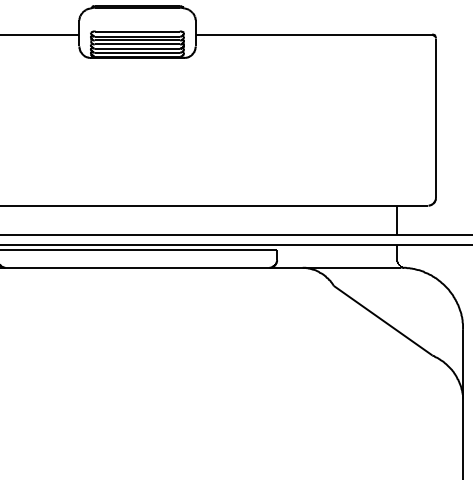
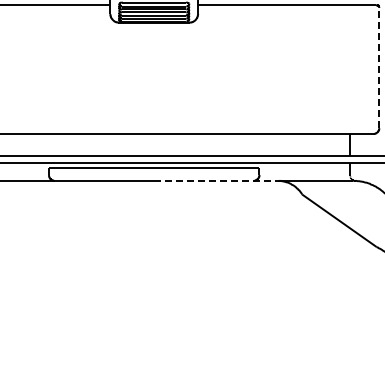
line: (436, 117) -> (379, 67), solid -> dashed
line: (221, 267) -> (217, 180), solid -> dashed

